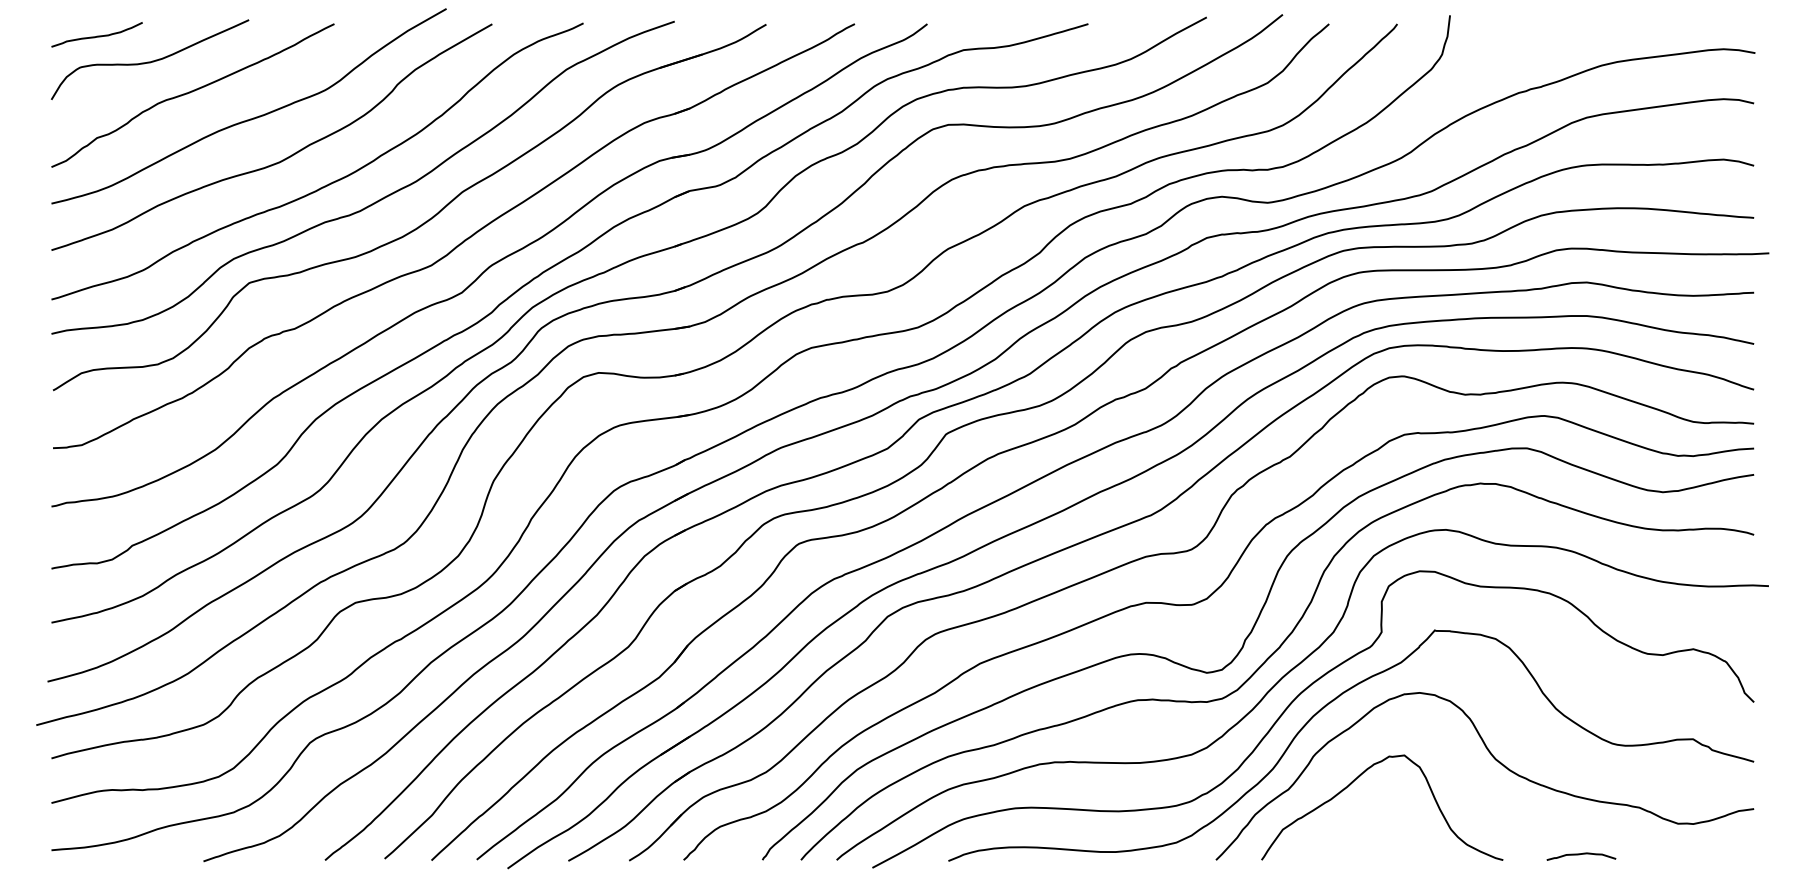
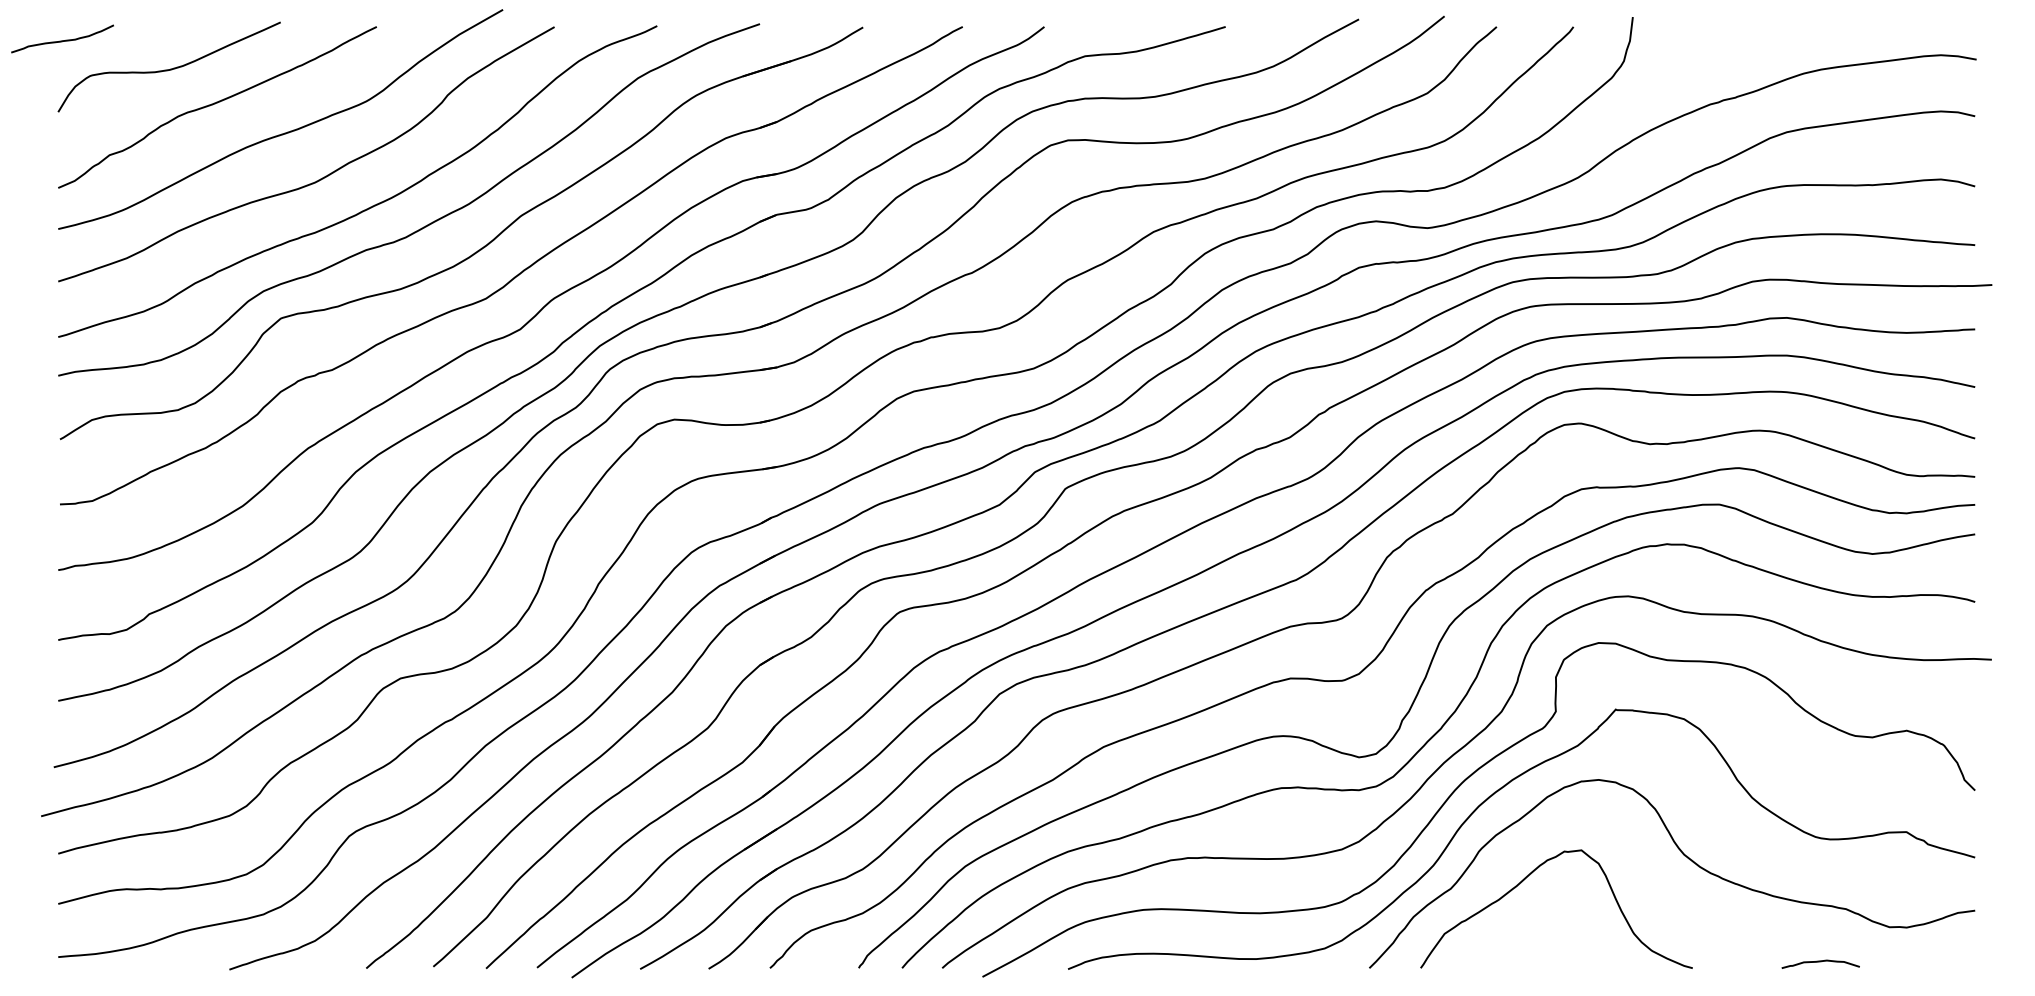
curve: (97, 36) -> (62, 40), moved
curve: (1581, 855) -> (1820, 962), moved

